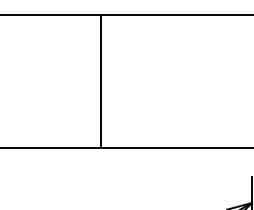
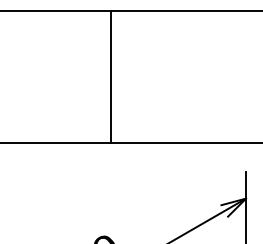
line: (101, 80) -> (111, 76), moved

